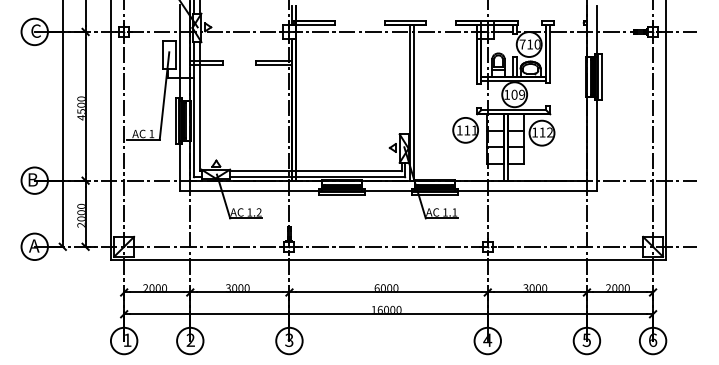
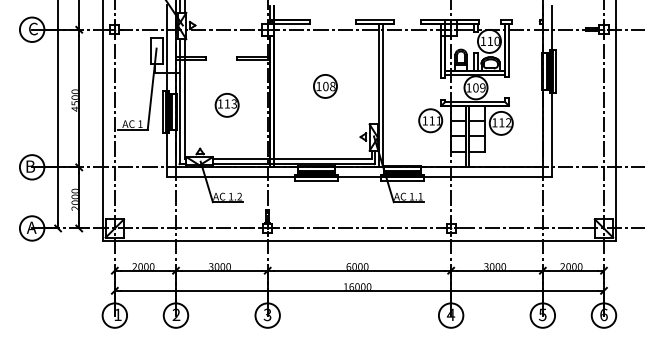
text: (522, 43) -> (483, 40), 710 -> 110
part: (351, 93) -> (325, 86), added
part: (244, 113) -> (226, 105), added

